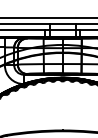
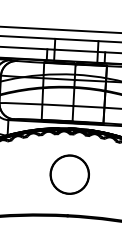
circle: (62, 105) -> (69, 174), added

